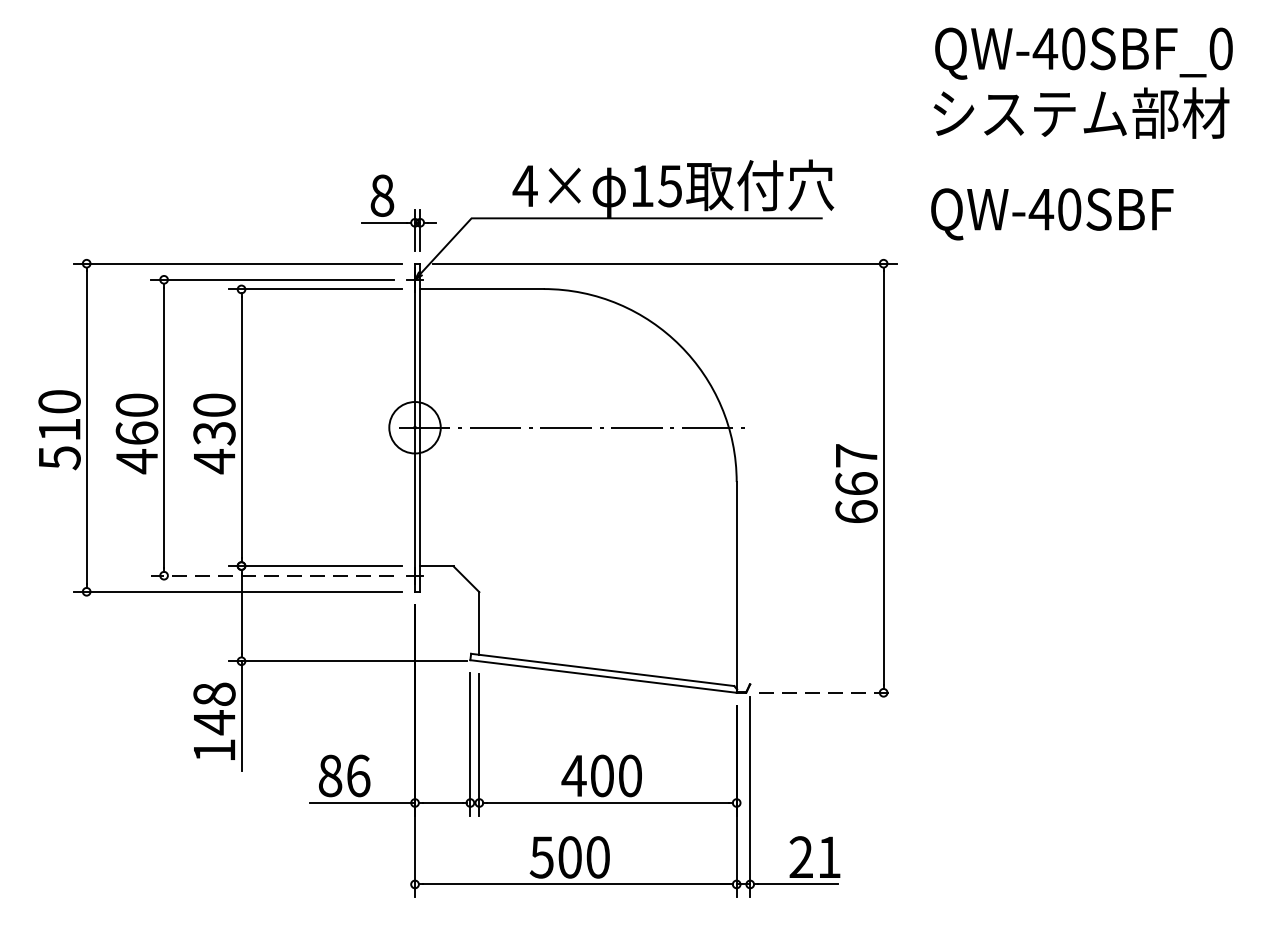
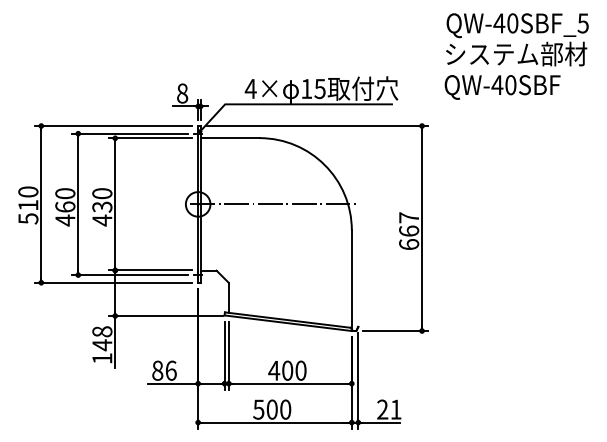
text: (1219, 49) -> (582, 23), QW-40SBF_0 -> QW-40SBF_5
text: (1052, 214) -> (502, 87), moved
line: (271, 576) -> (129, 275), dashed -> solid
line: (828, 693) -> (395, 331), dashed -> solid

